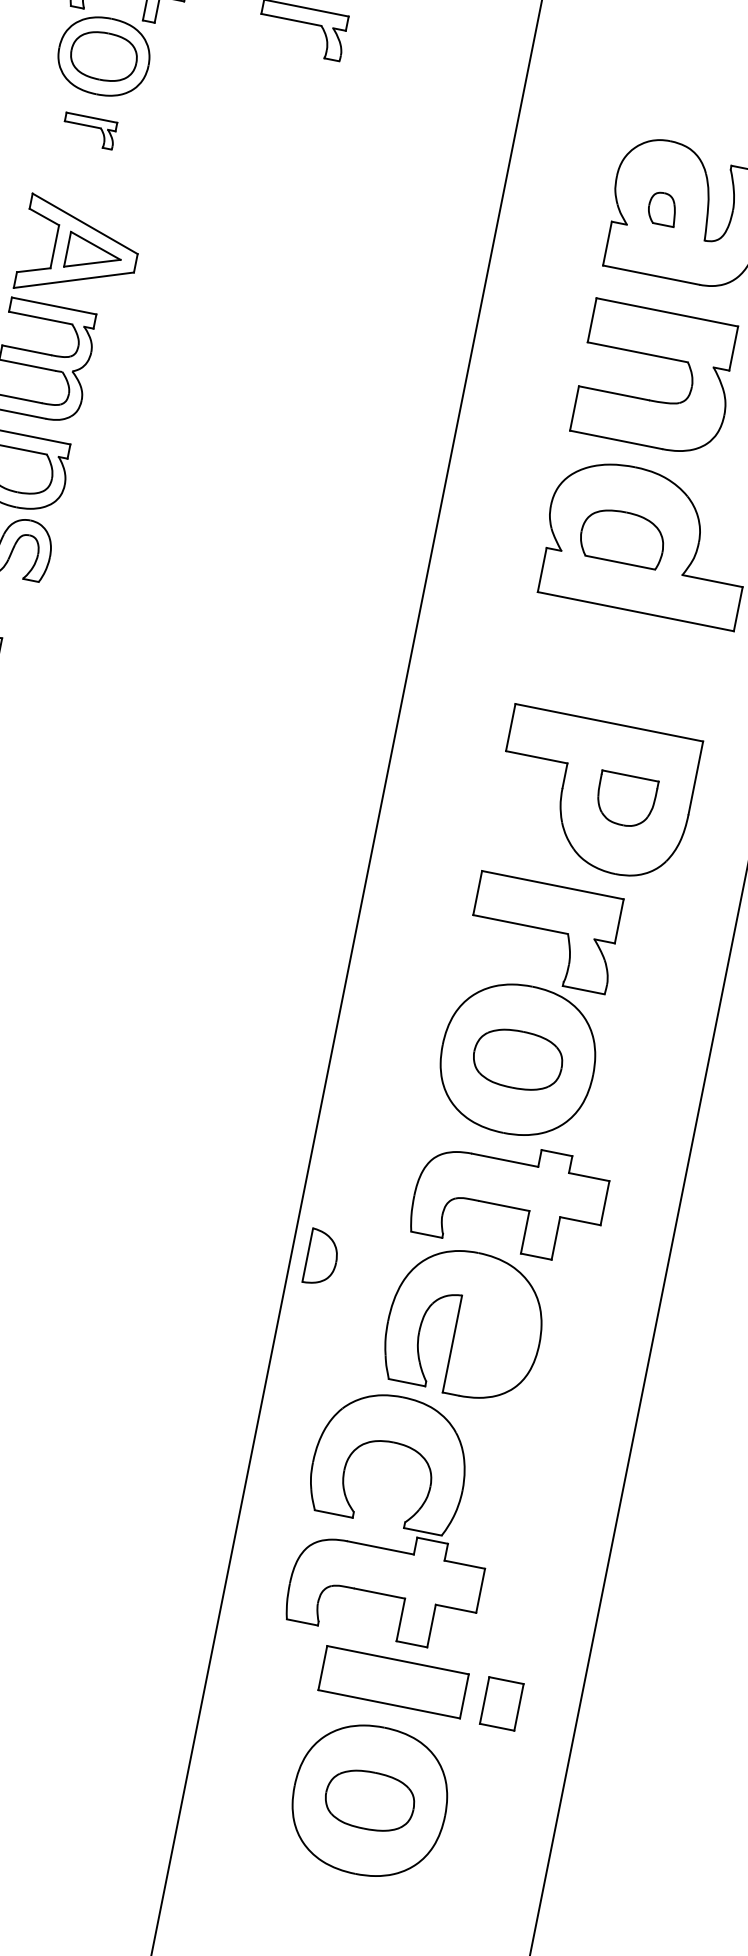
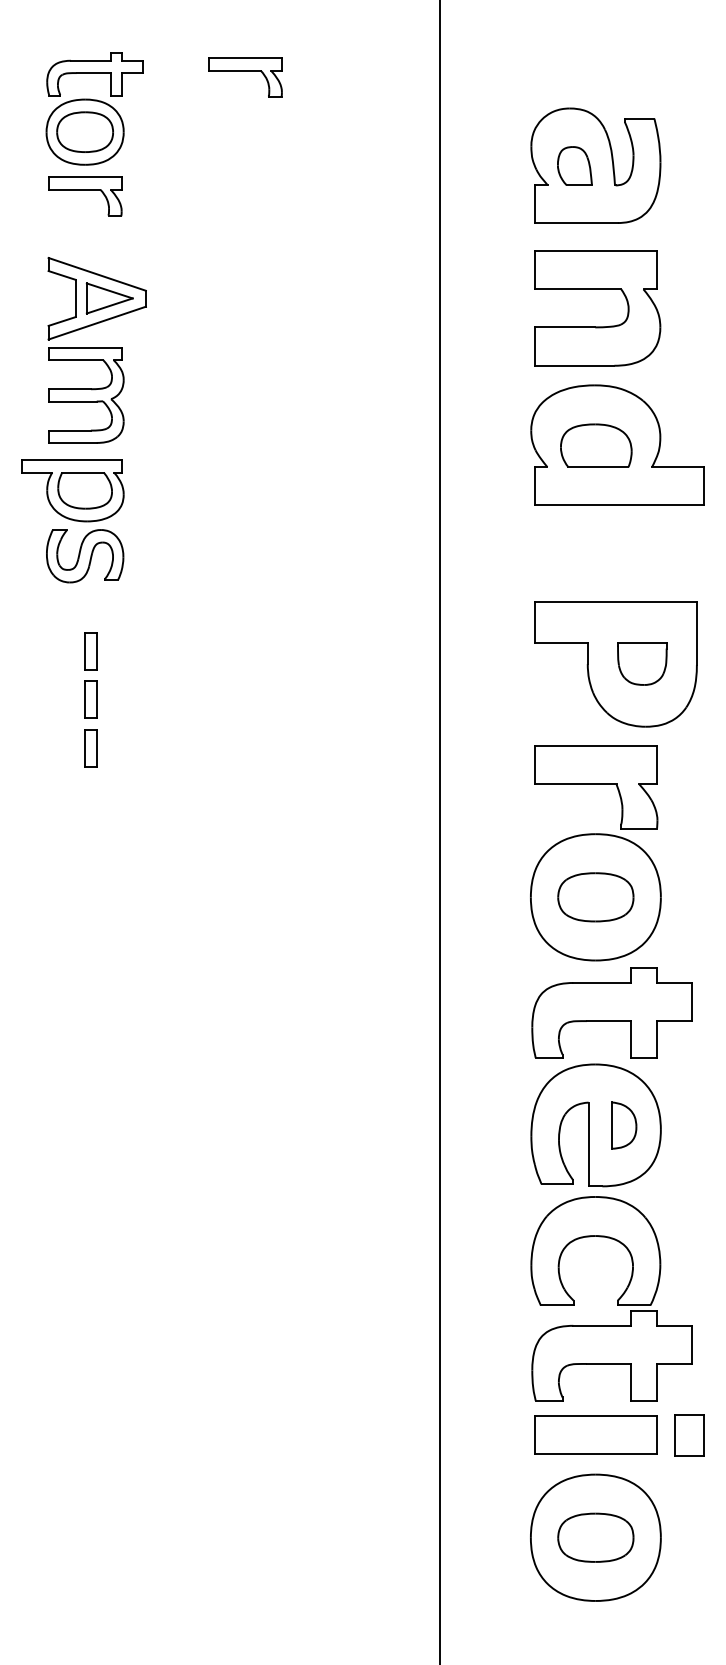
part: (89, 131) -> (85, 196), size x1.67
part: (662, 208) -> (574, 165), size x1.43
part: (322, 1258) -> (624, 1125), moved
part: (404, 1521) -> (617, 1299), moved

